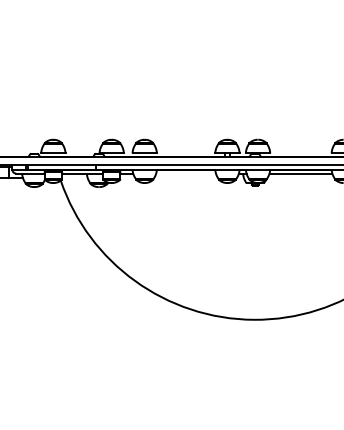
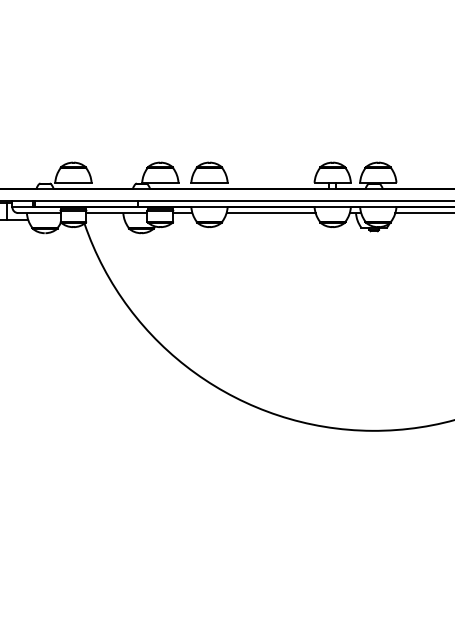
line: (185, 173) -> (270, 212), added

